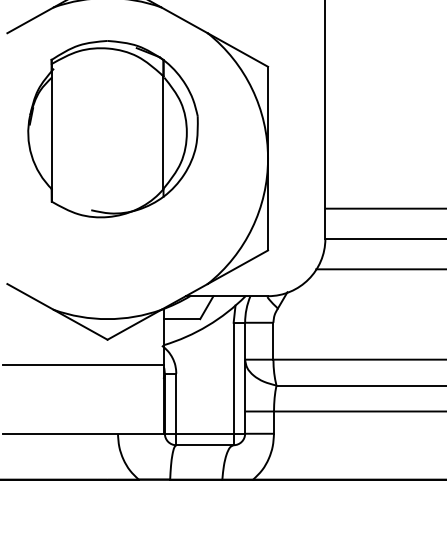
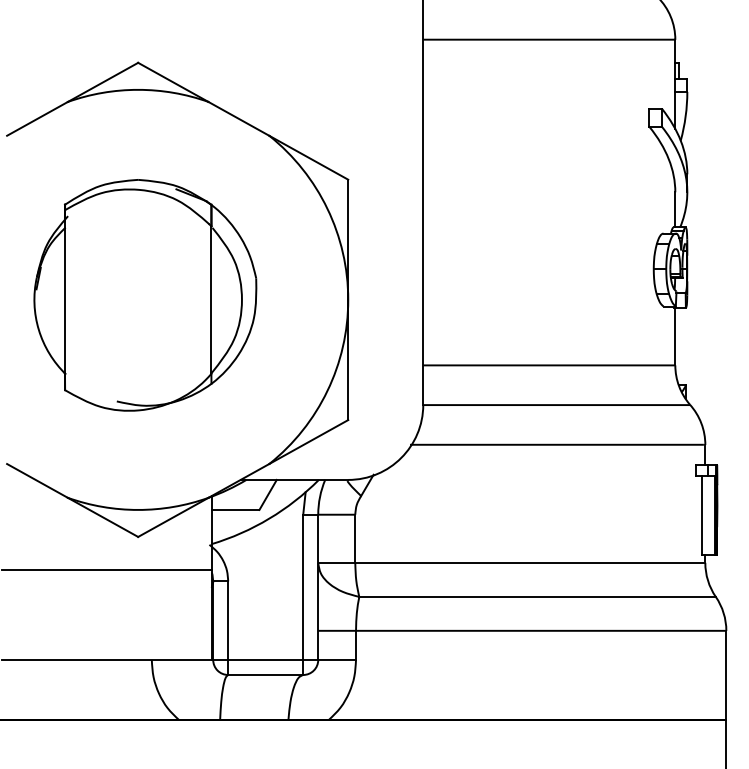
part: (113, 129) -> (145, 295), moved

